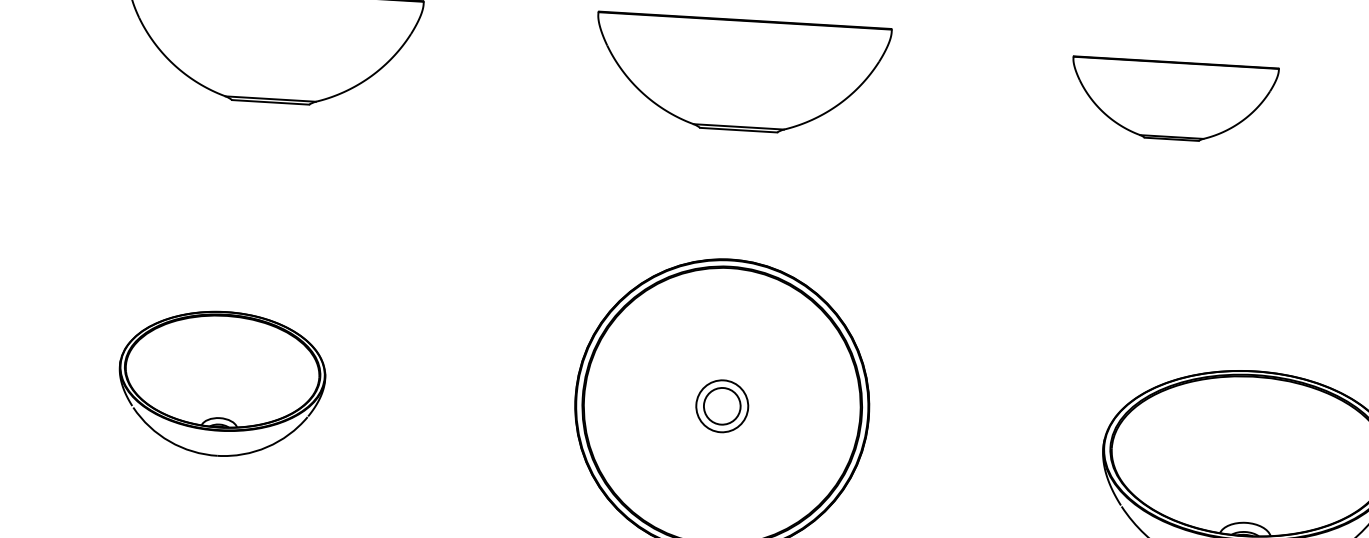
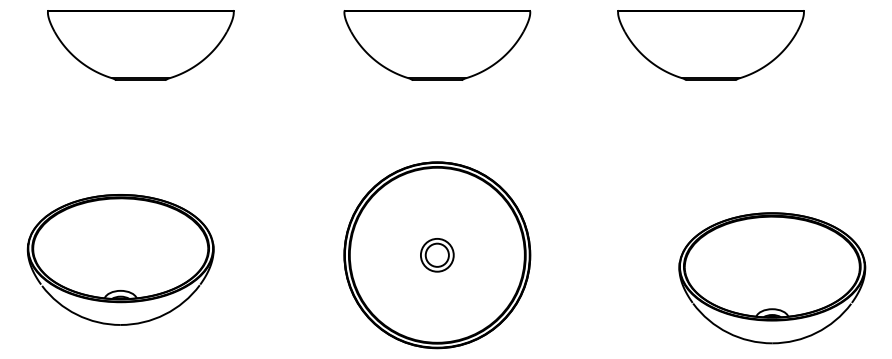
part: (1173, 100) -> (710, 45), size x1.43
part: (221, 383) -> (120, 259), size x1.43

